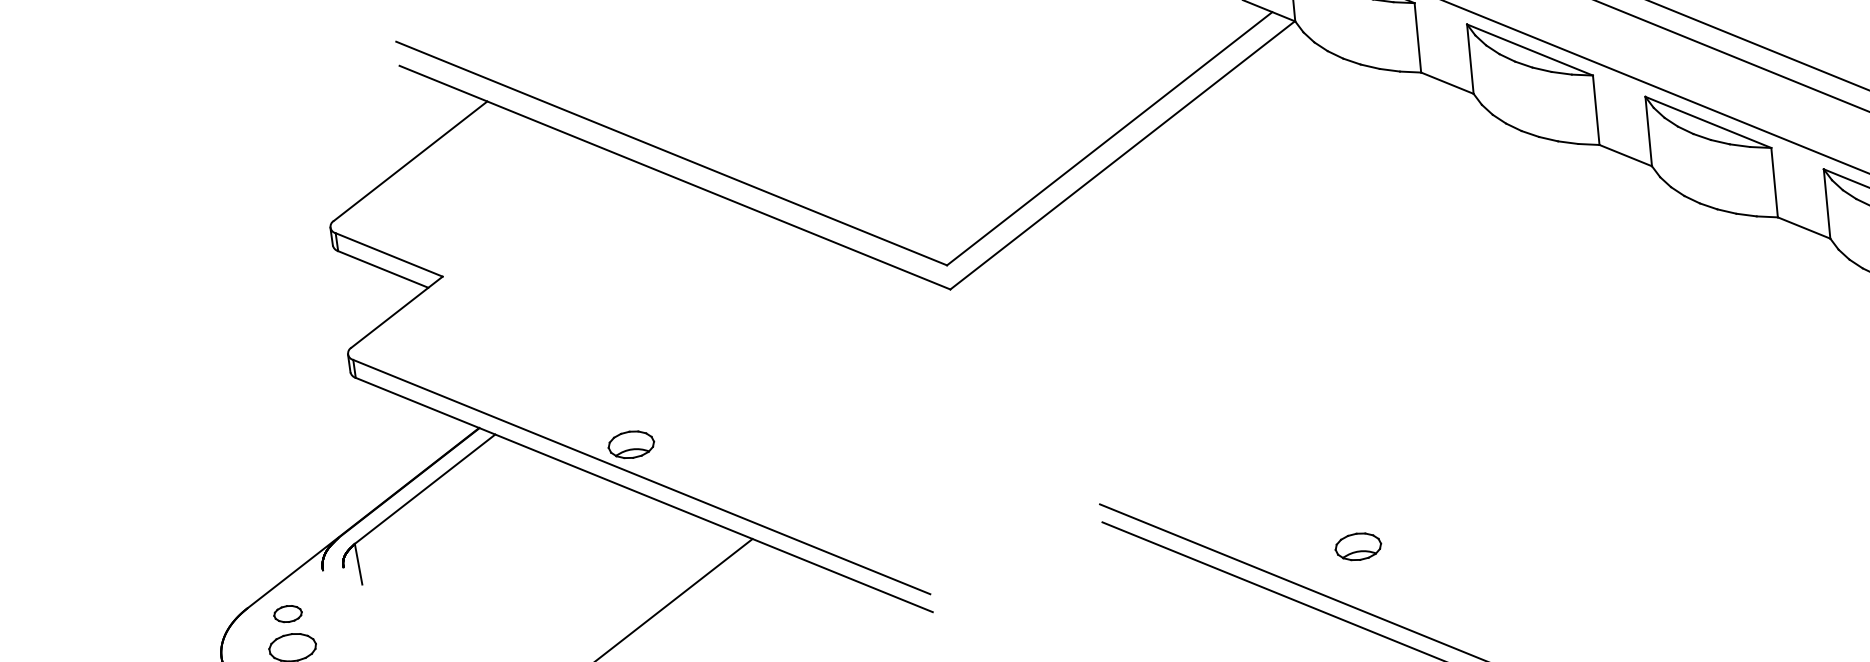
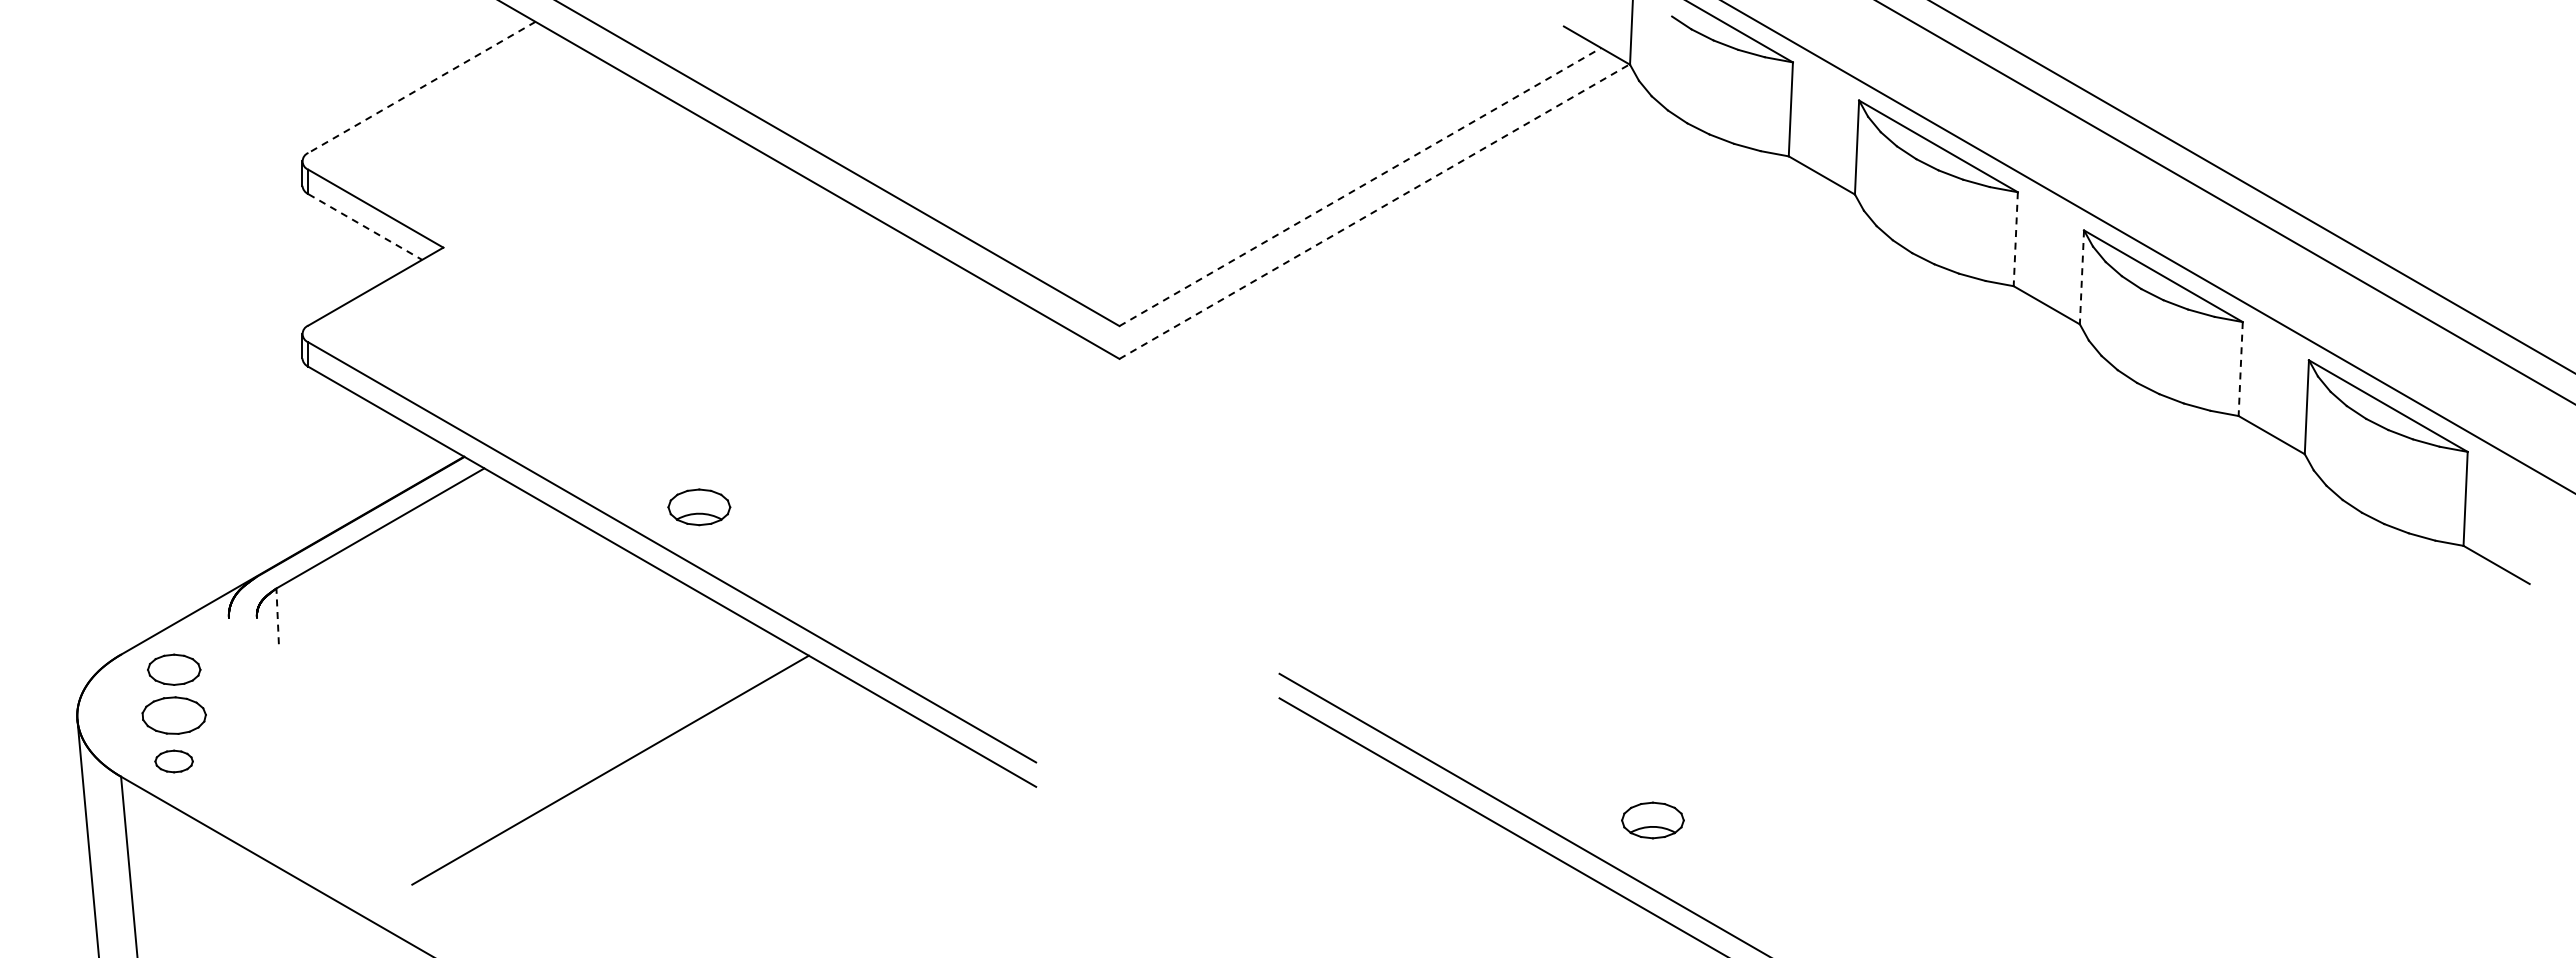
line: (1596, 110) -> (2015, 239), solid -> dashed
line: (1648, 131) -> (2081, 277), solid -> dashed
line: (1109, 138) -> (1360, 186), solid -> dashed
line: (1122, 155) -> (1374, 211), solid -> dashed
line: (410, 161) -> (421, 87), solid -> dashed
line: (1774, 183) -> (2240, 369), solid -> dashed
line: (383, 269) -> (365, 227), solid -> dashed
part: (631, 444) -> (699, 507), moved
part: (1358, 546) -> (1652, 820), moved
line: (358, 564) -> (277, 616), solid -> dashed
part: (287, 613) -> (173, 669), size x1.4

